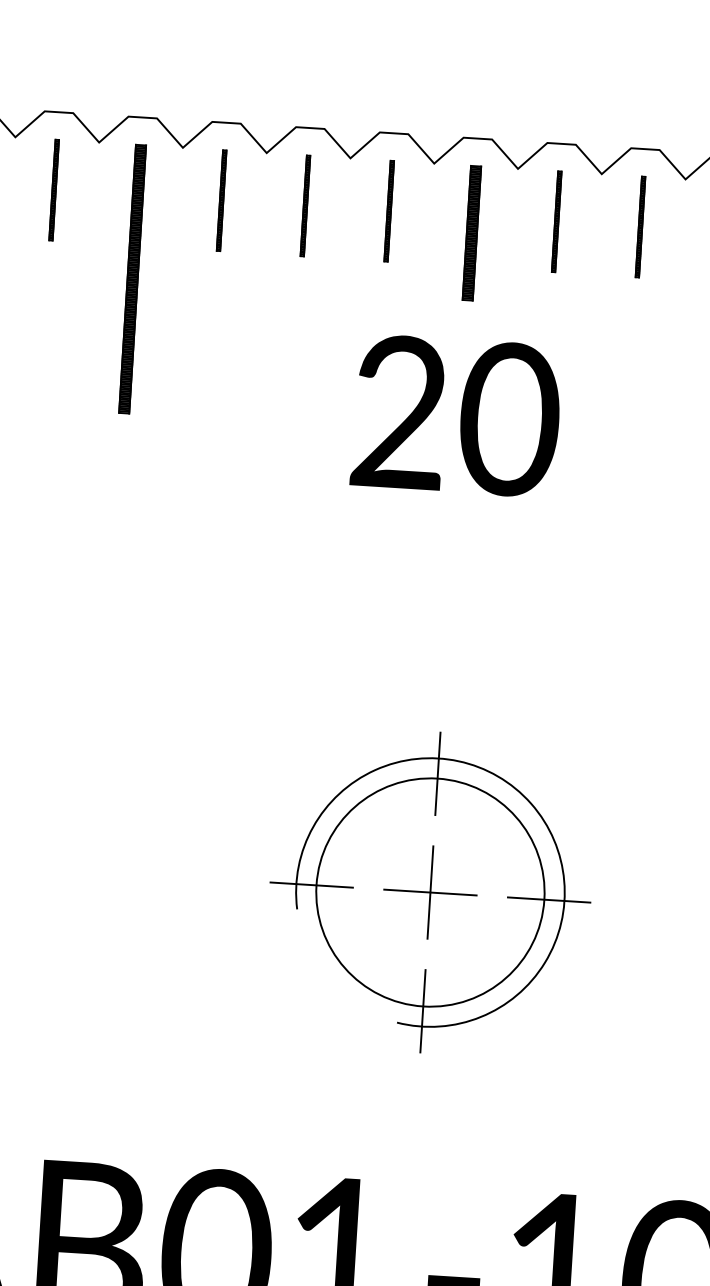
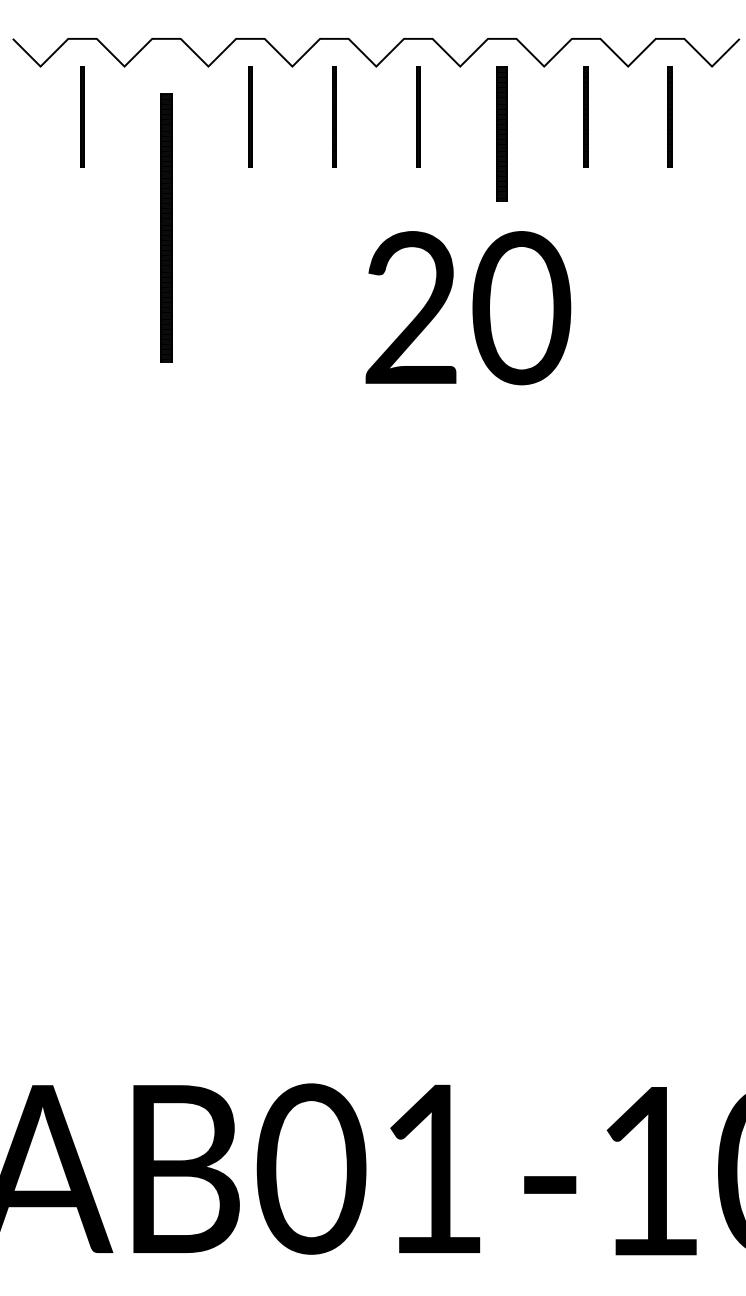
part: (132, 278) -> (166, 227), moved
text: (456, 416) -> (468, 308), moved
part: (429, 891) -> (501, 793), removed

